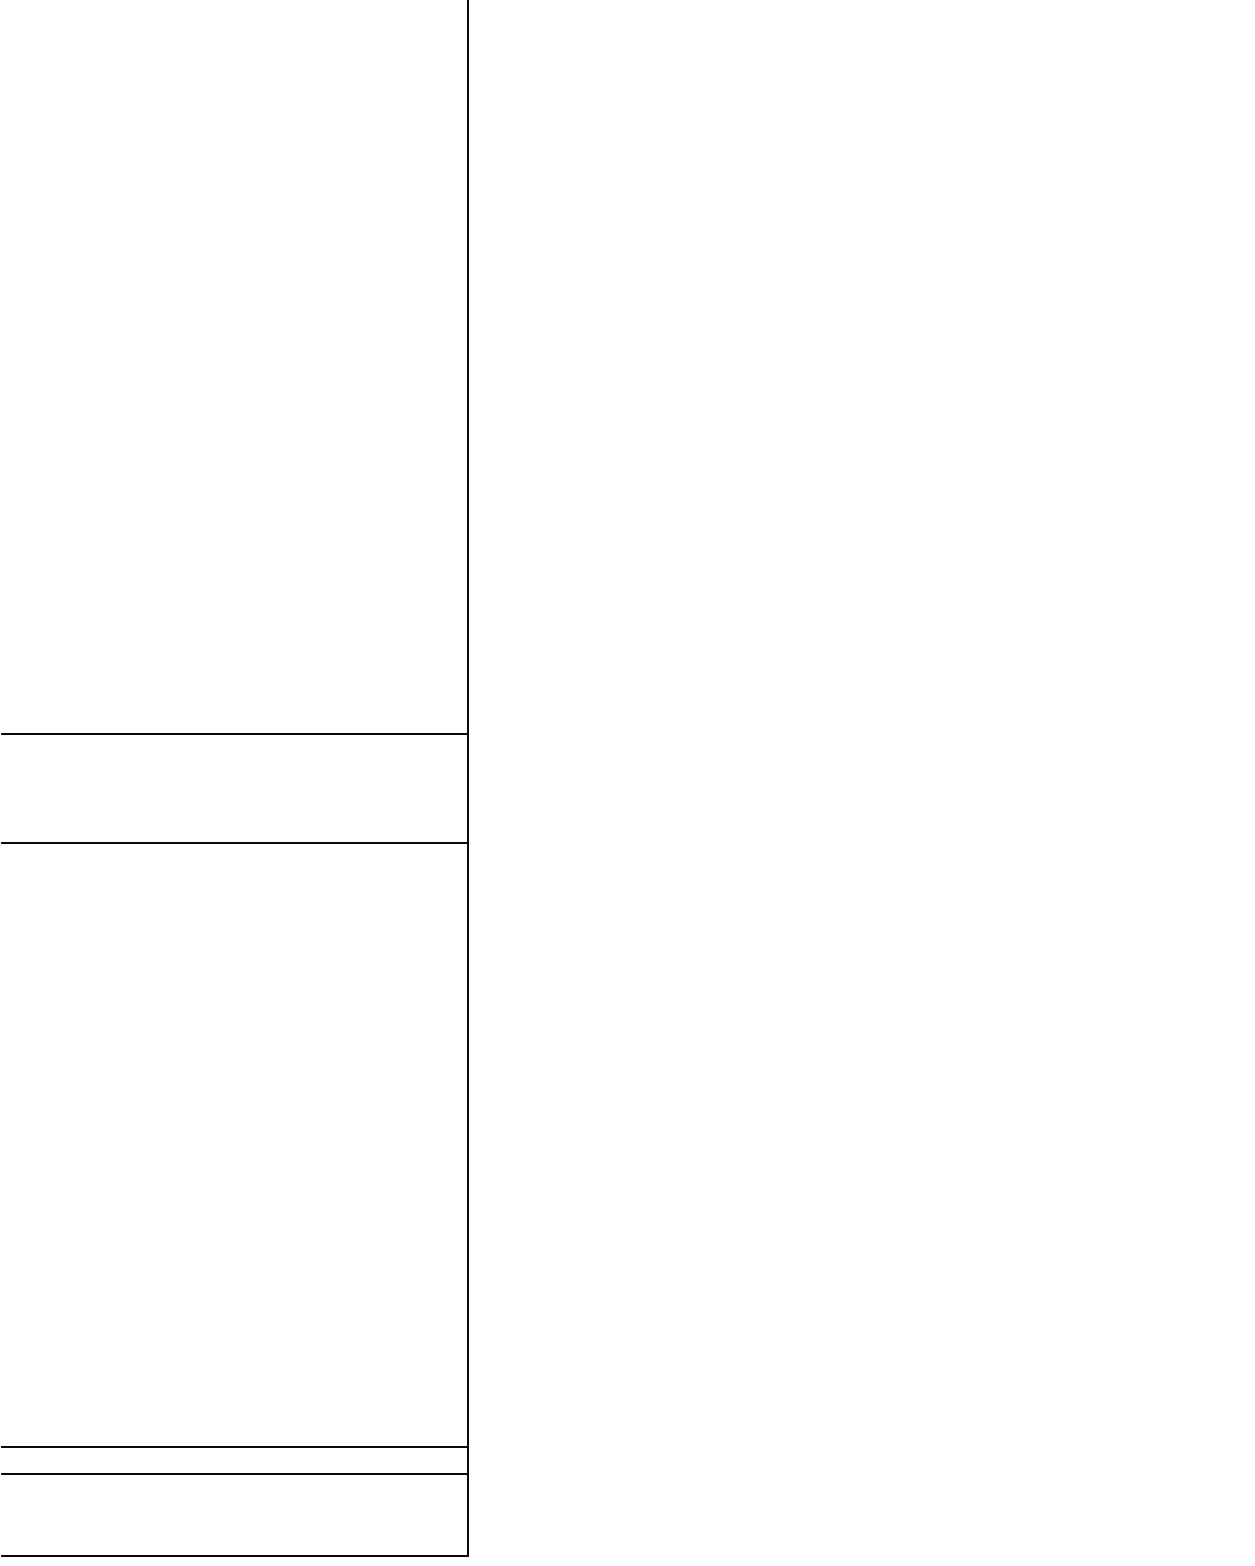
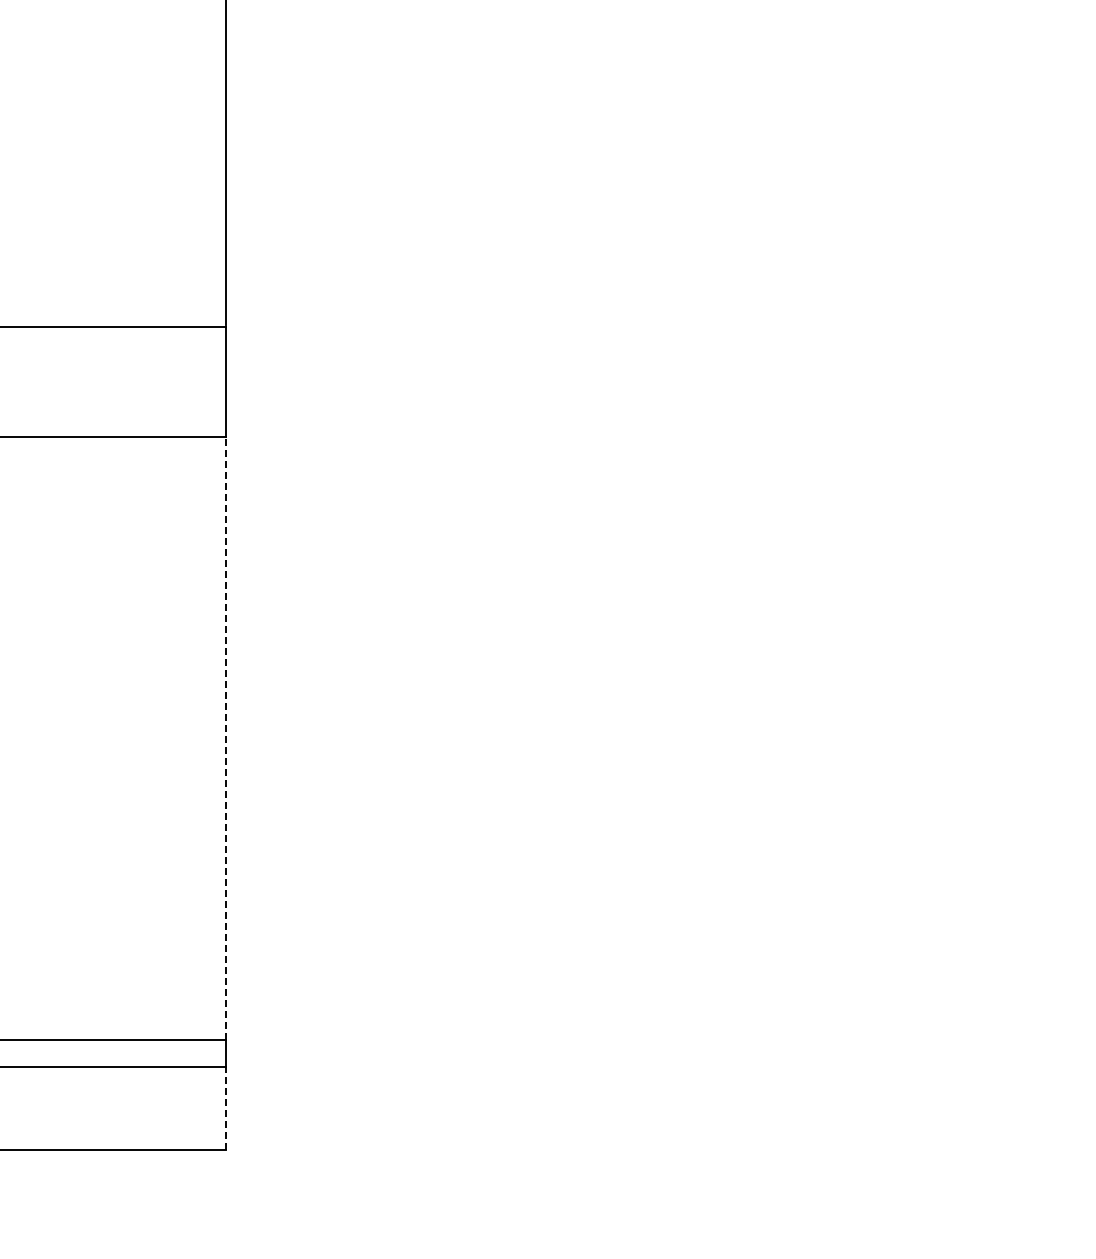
line: (468, 1144) -> (226, 737), solid -> dashed
line: (468, 1514) -> (226, 1107), solid -> dashed

